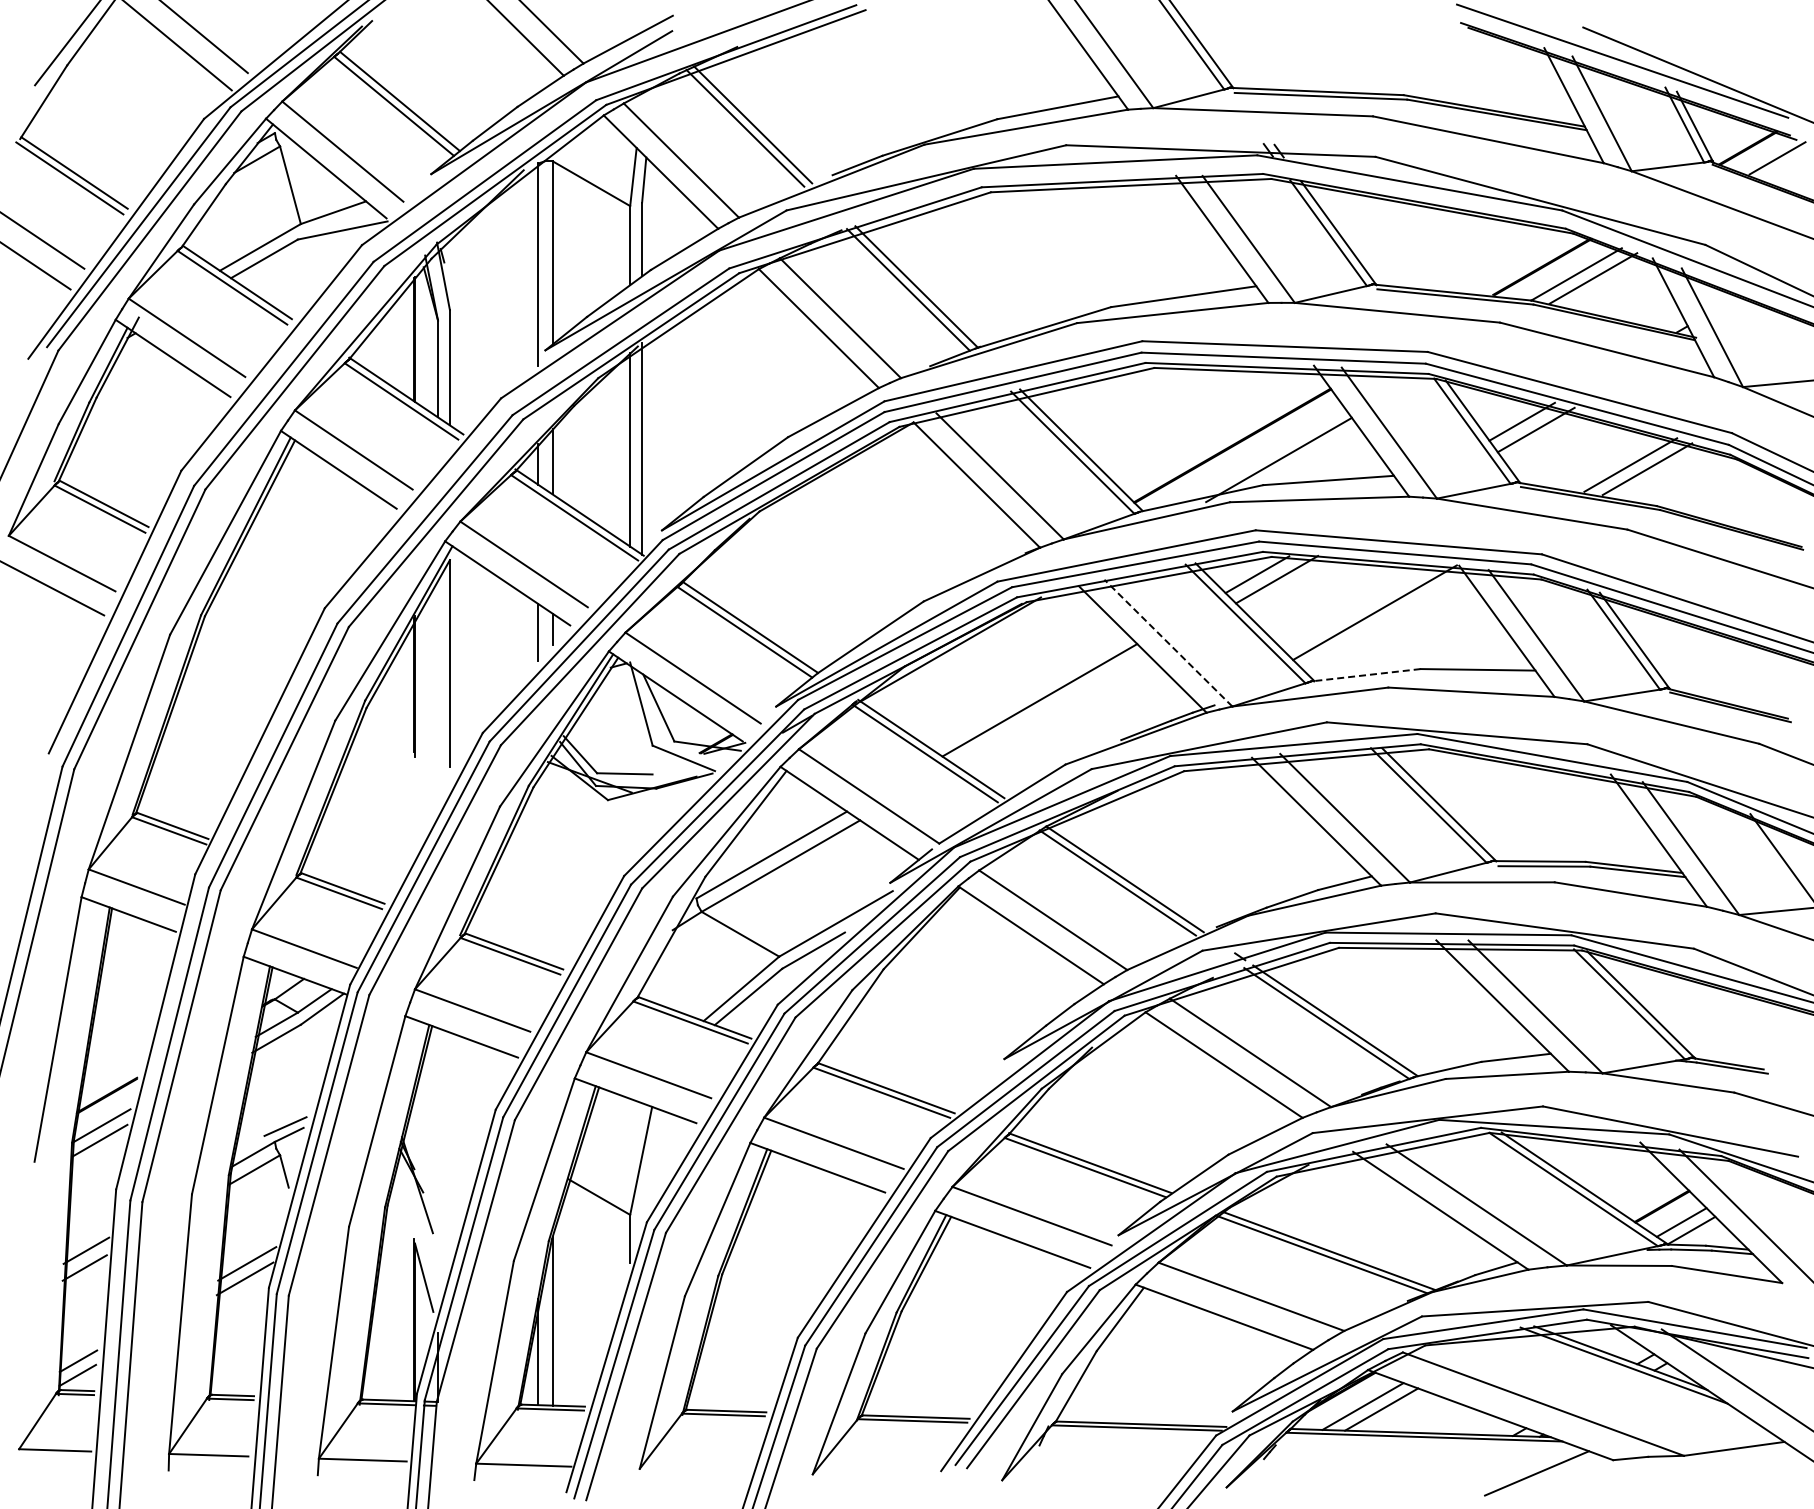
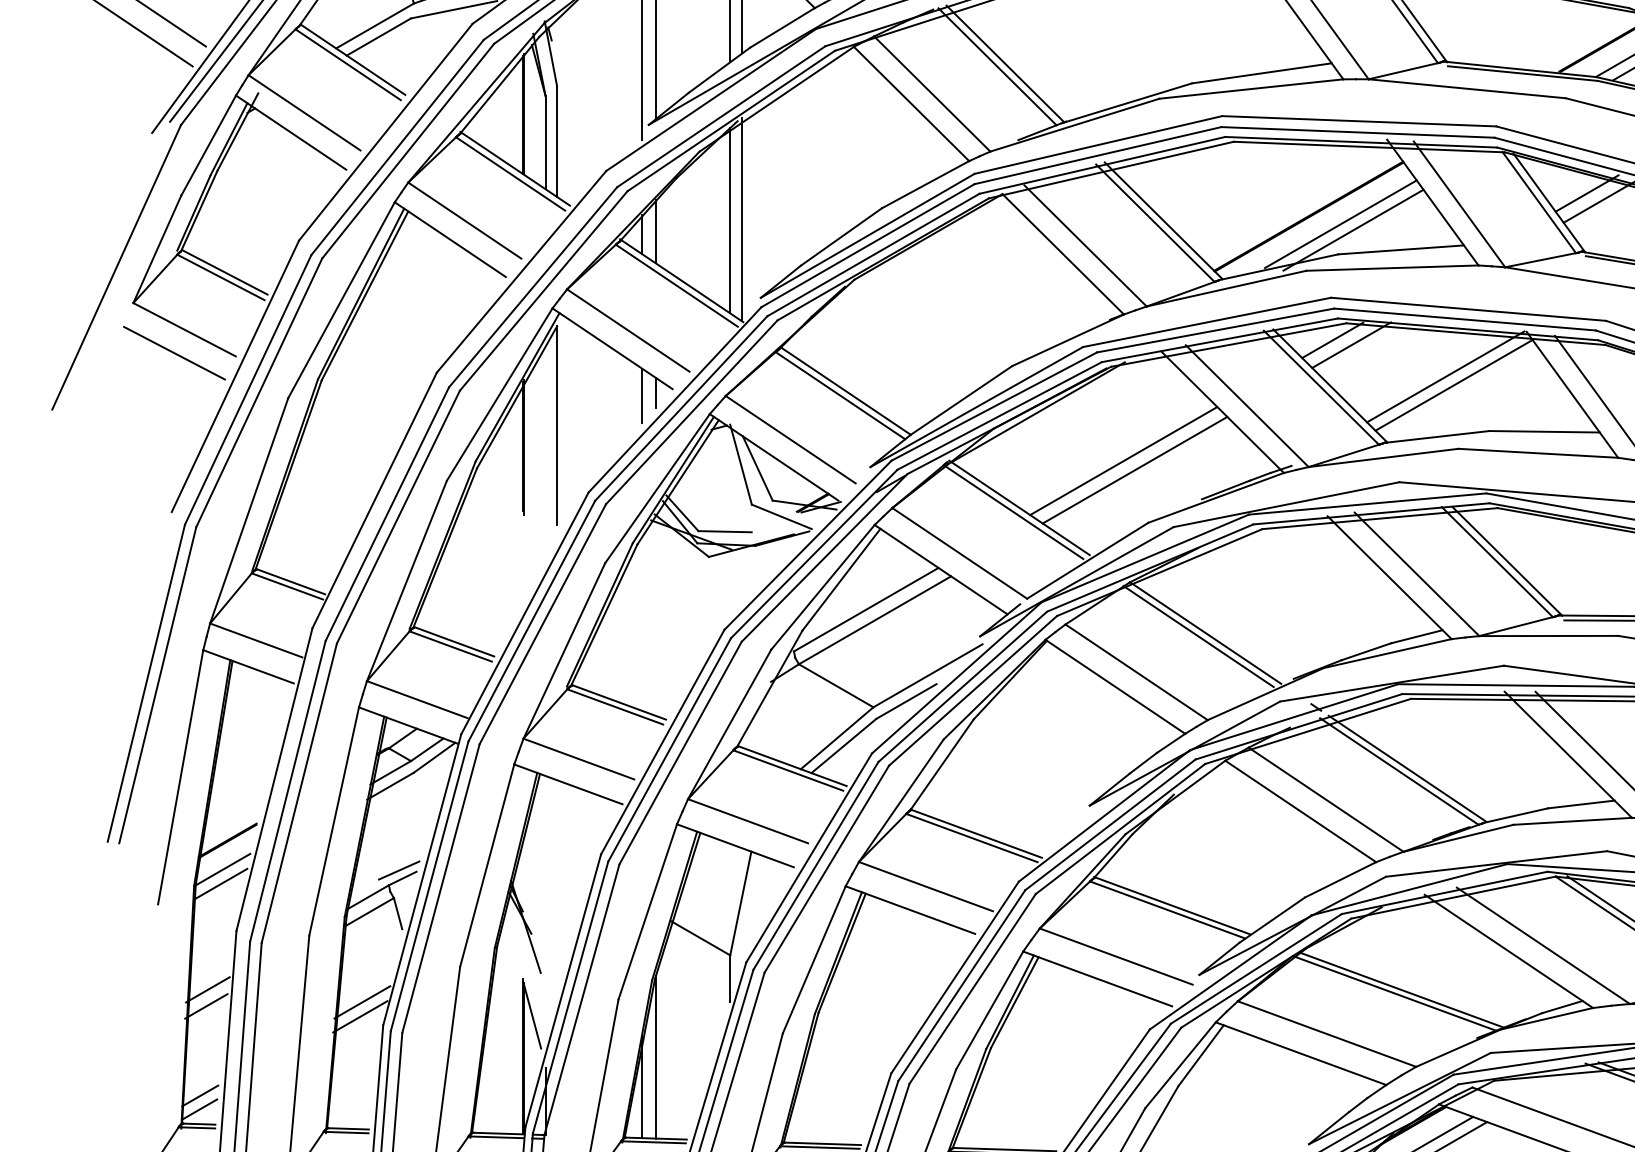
line: (1265, 453) -> (1340, 223), added
line: (1383, 621) -> (1453, 385), added
line: (1168, 642) -> (1247, 405), dashed -> solid
line: (1365, 675) -> (1436, 437), dashed -> solid
line: (1051, 709) -> (1134, 469), added

